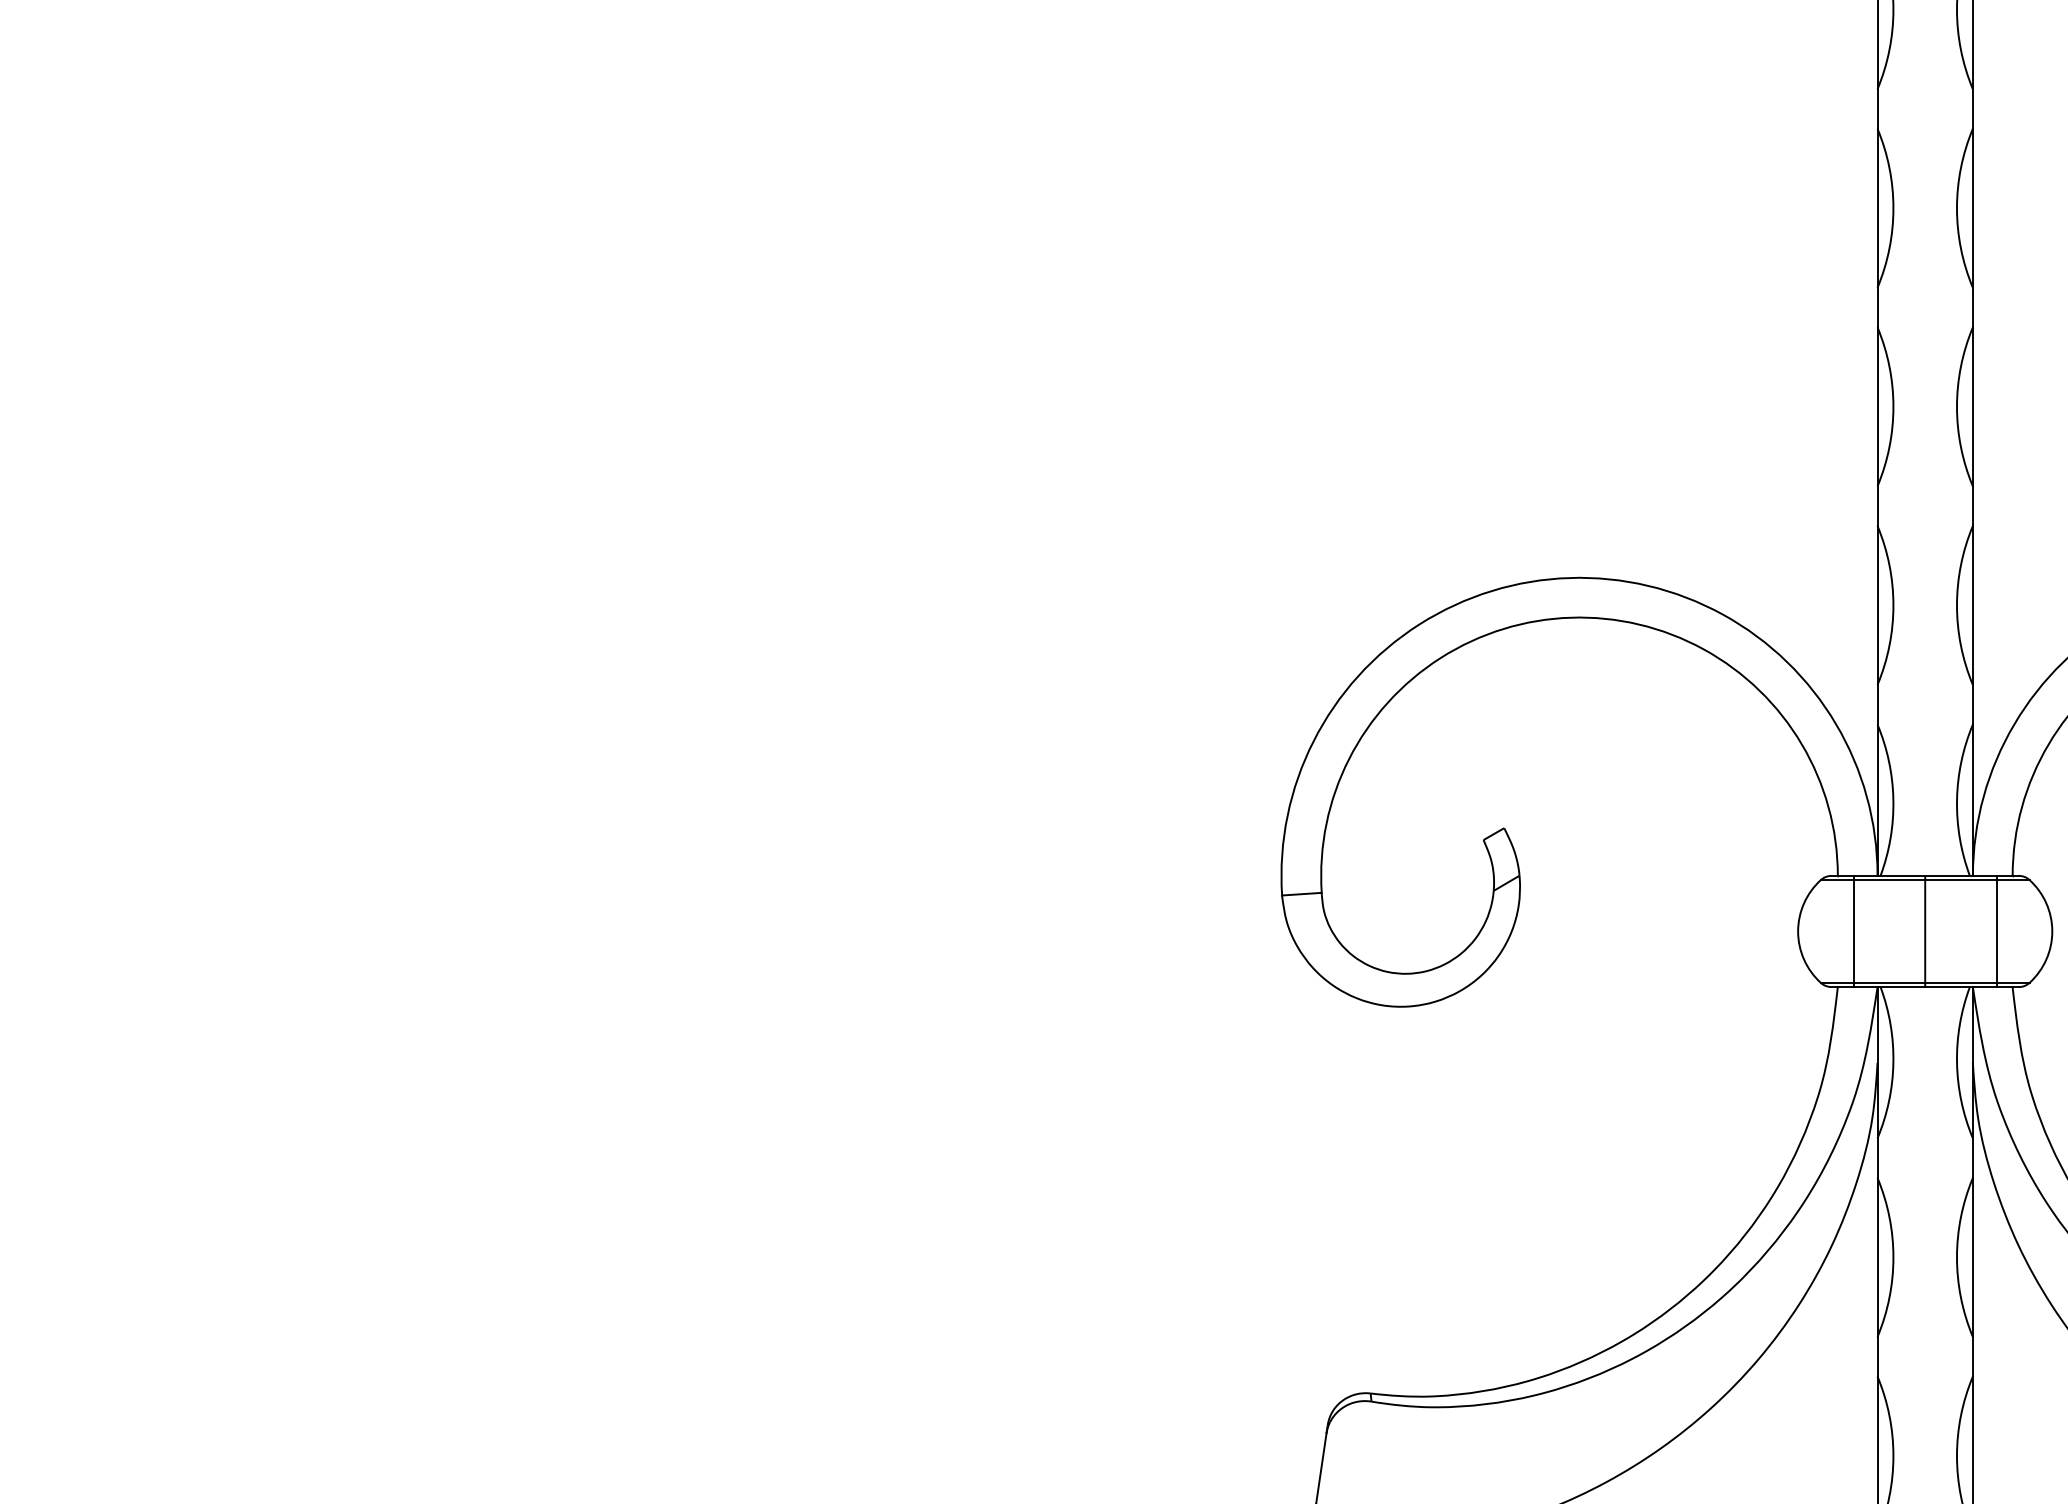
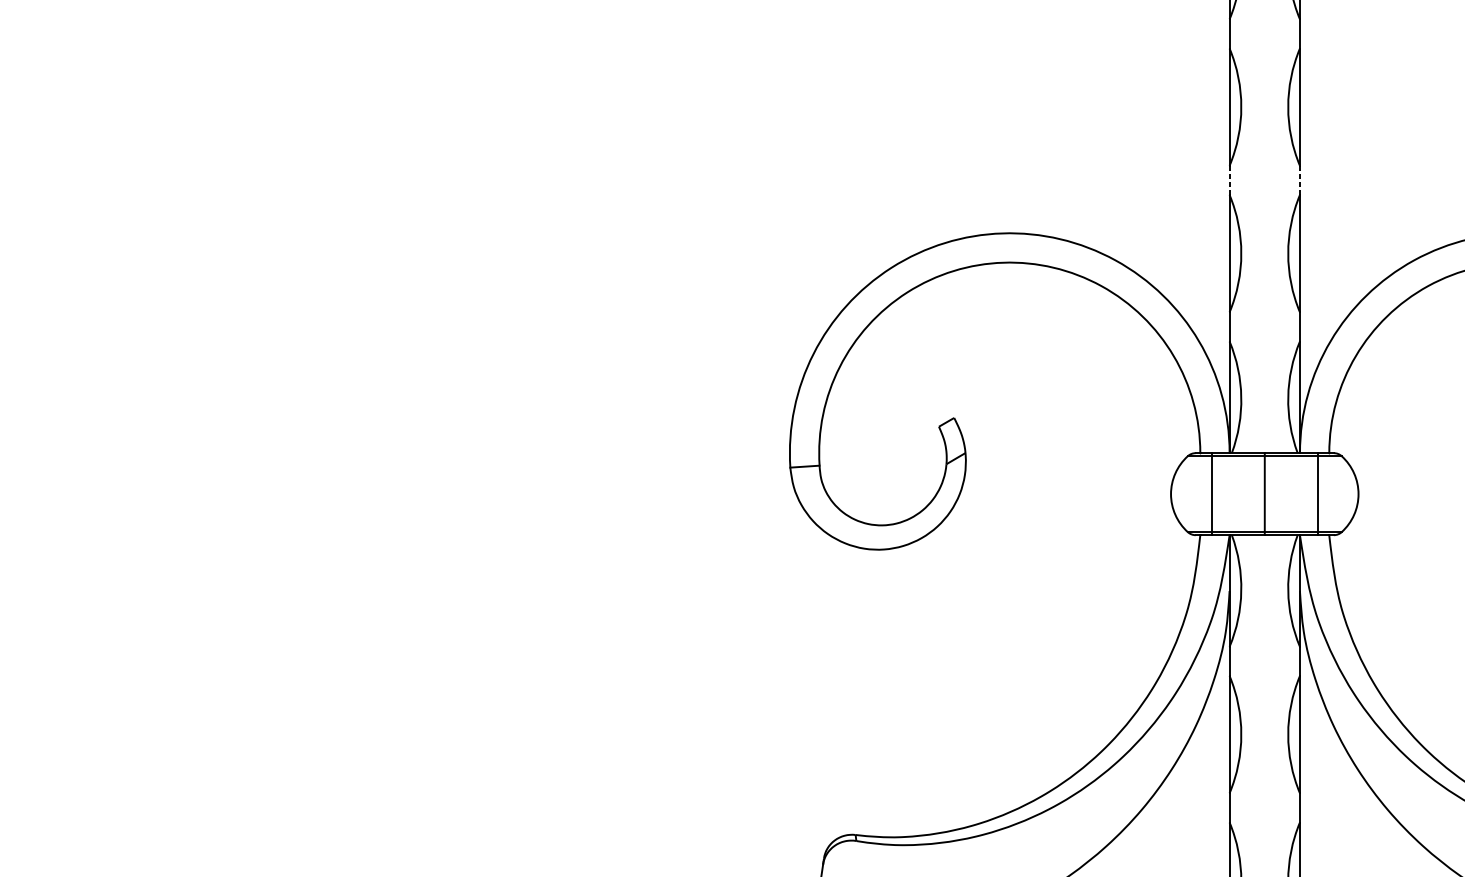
line: (1877, 506) -> (1229, 180), solid -> dashed
line: (1972, 506) -> (1299, 180), solid -> dashed

